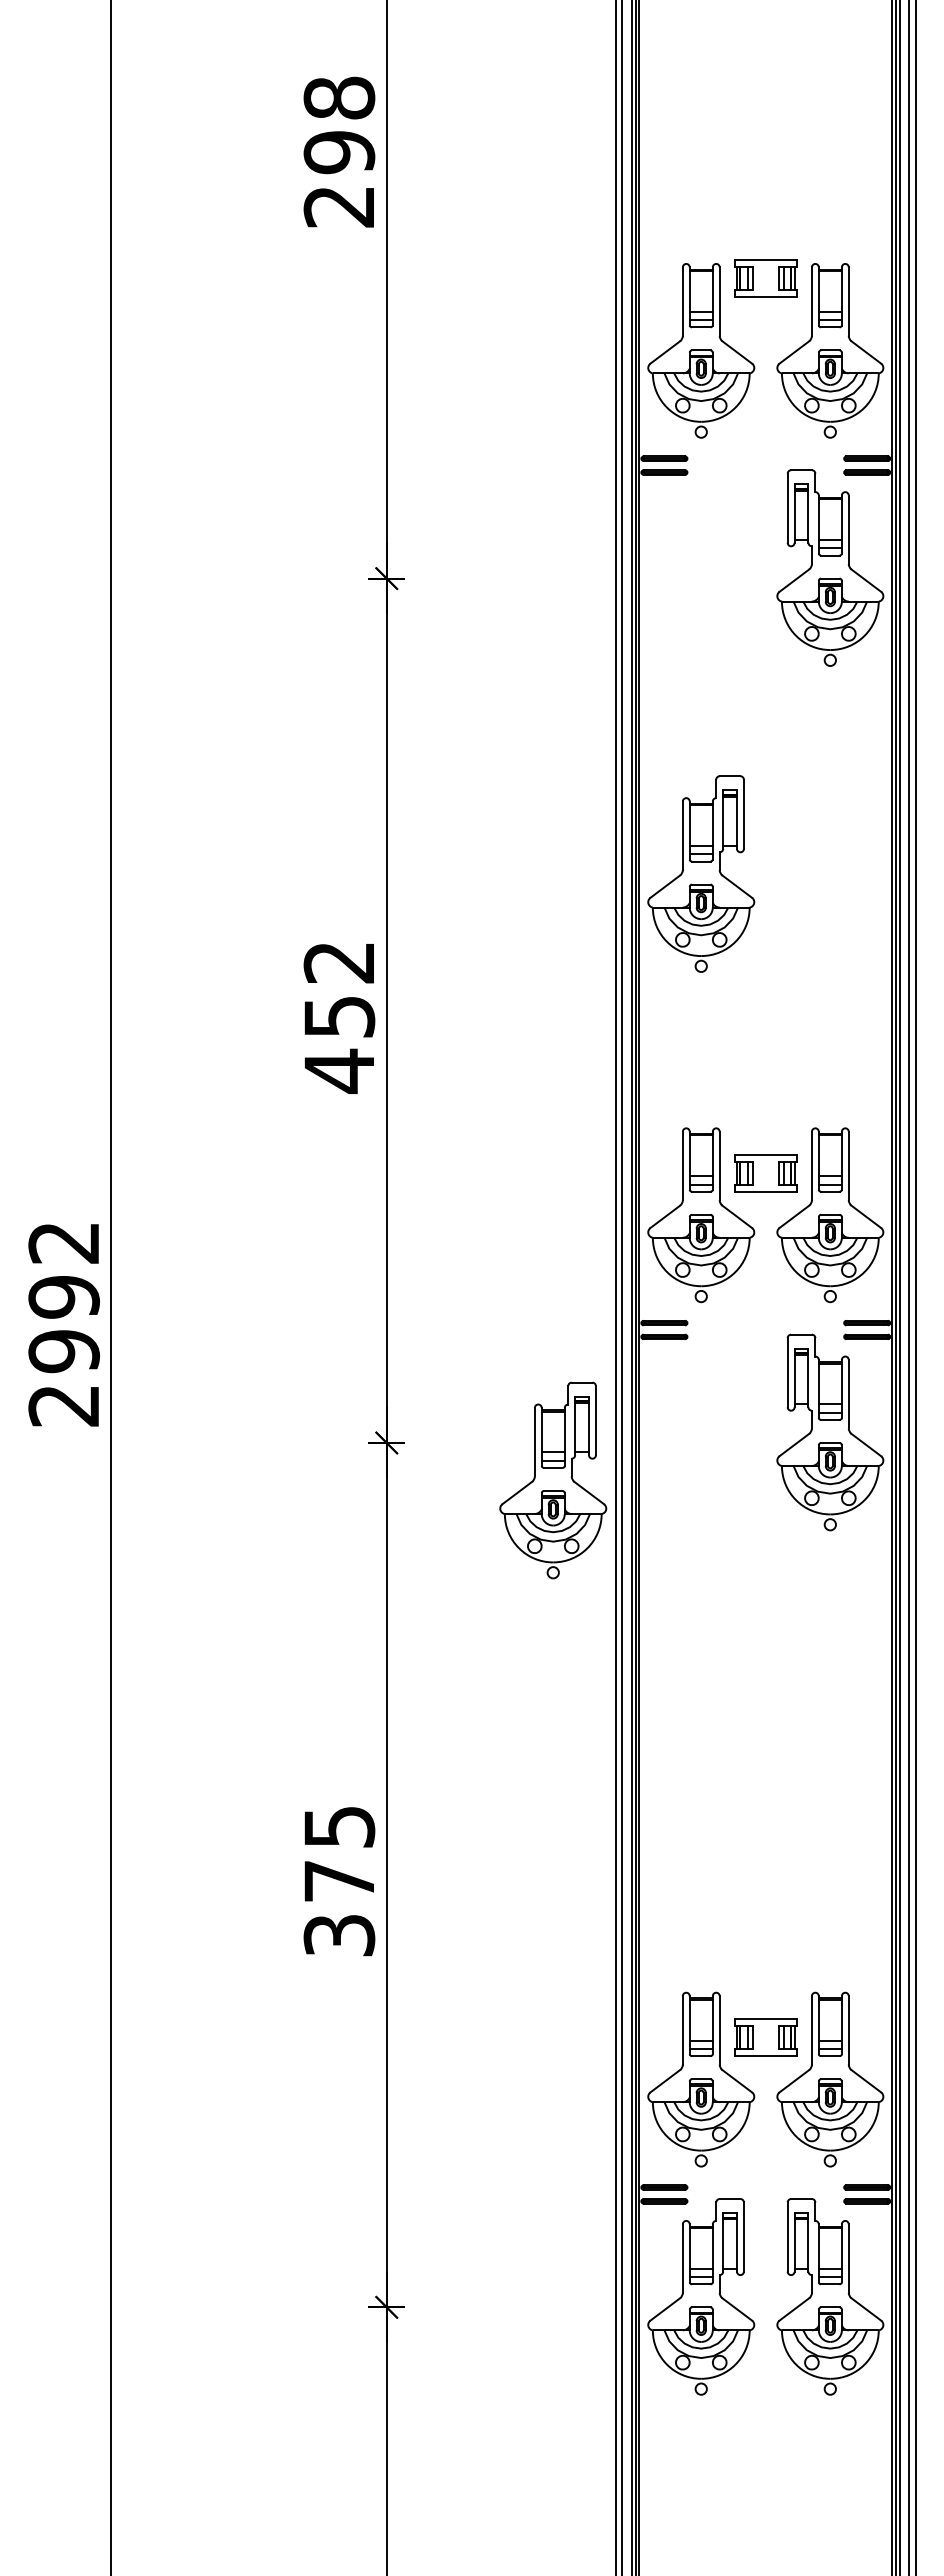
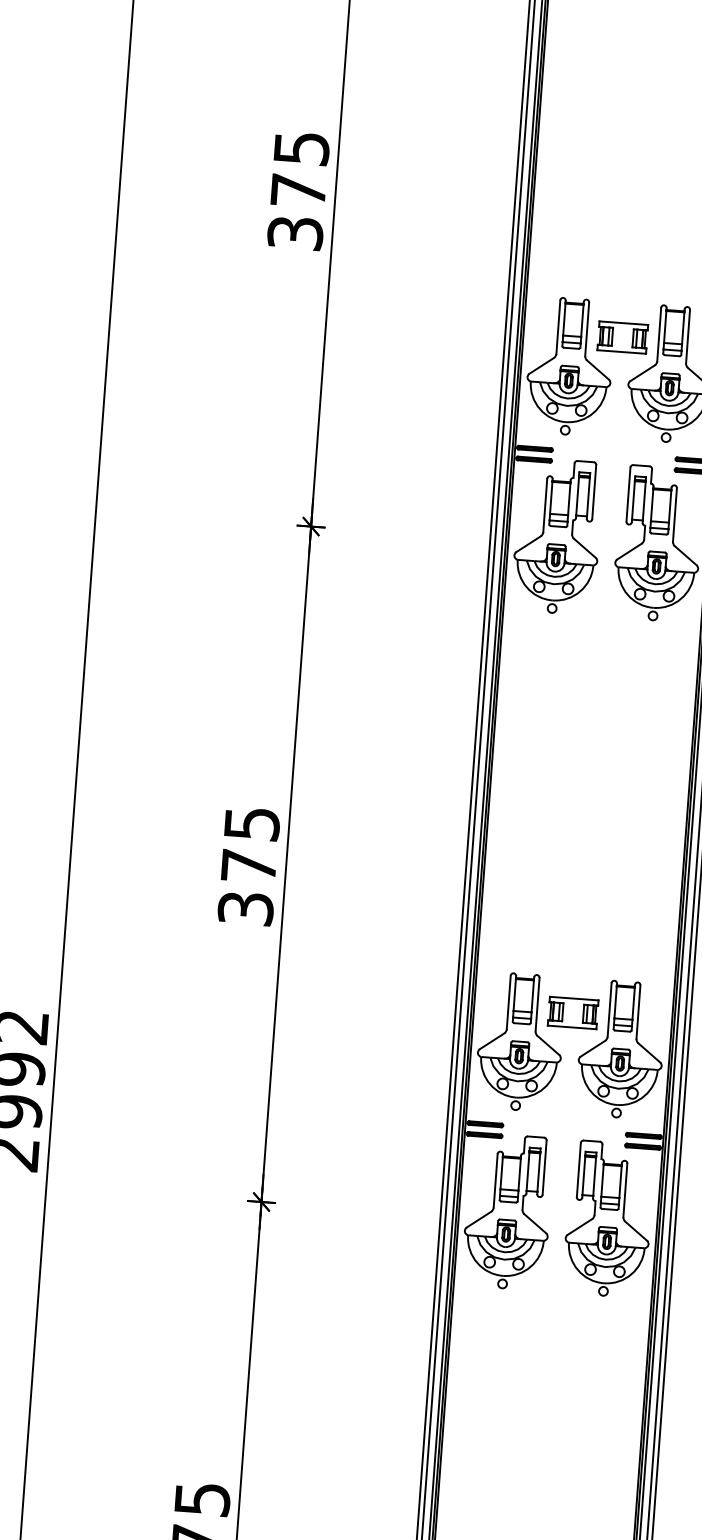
text: (339, 151) -> (298, 190), 298 -> 375
part: (765, 278) -> (622, 337), moved
part: (701, 873) -> (557, 535), moved
text: (339, 1017) -> (249, 866), 452 -> 375
part: (553, 1480) -> (508, 1211), moved

